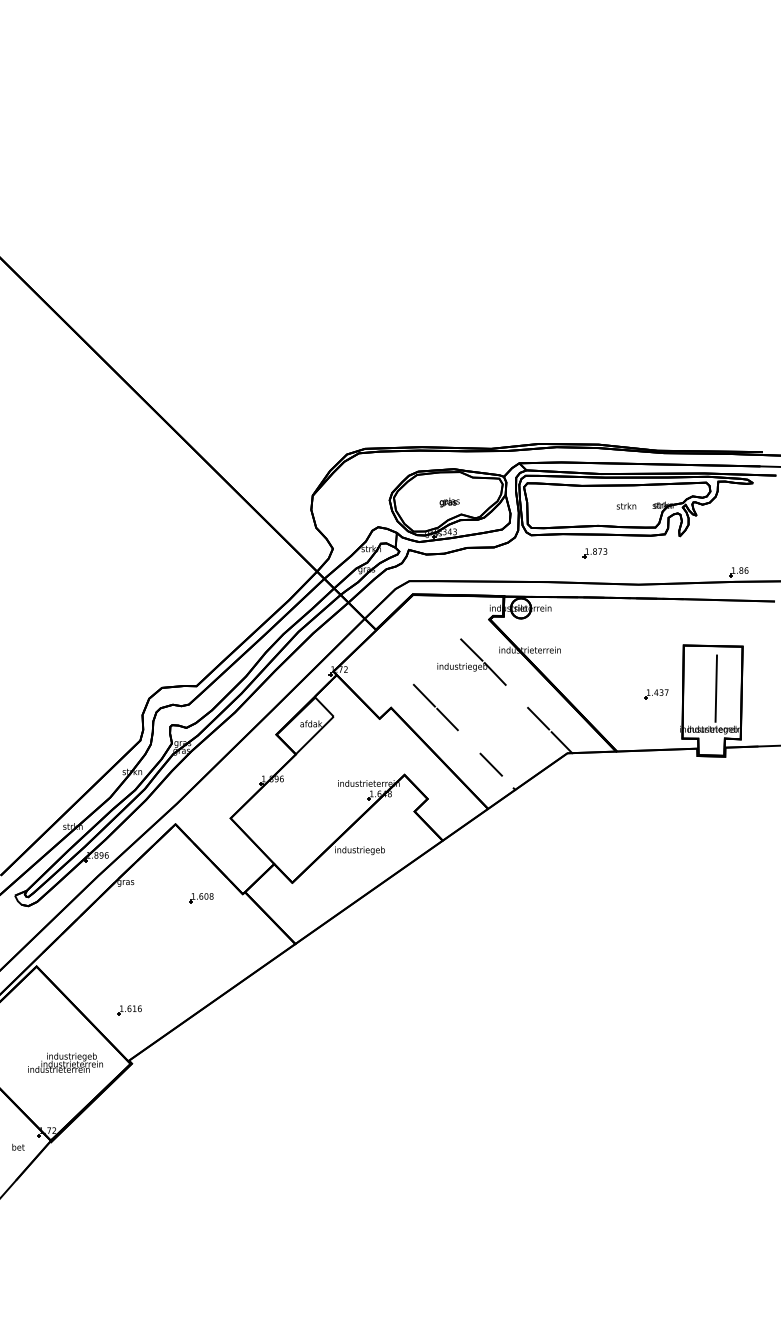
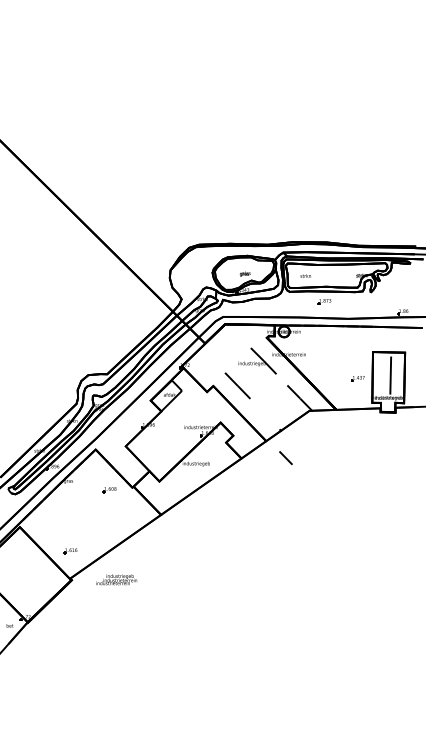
text: (626, 505) -> (305, 275), moved
line: (490, 765) -> (285, 458), moved
text: (65, 1062) -> (116, 579), moved

